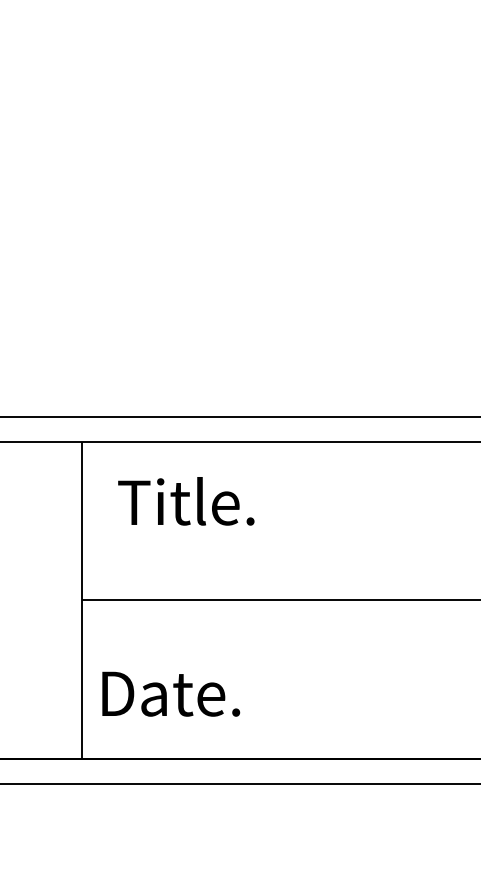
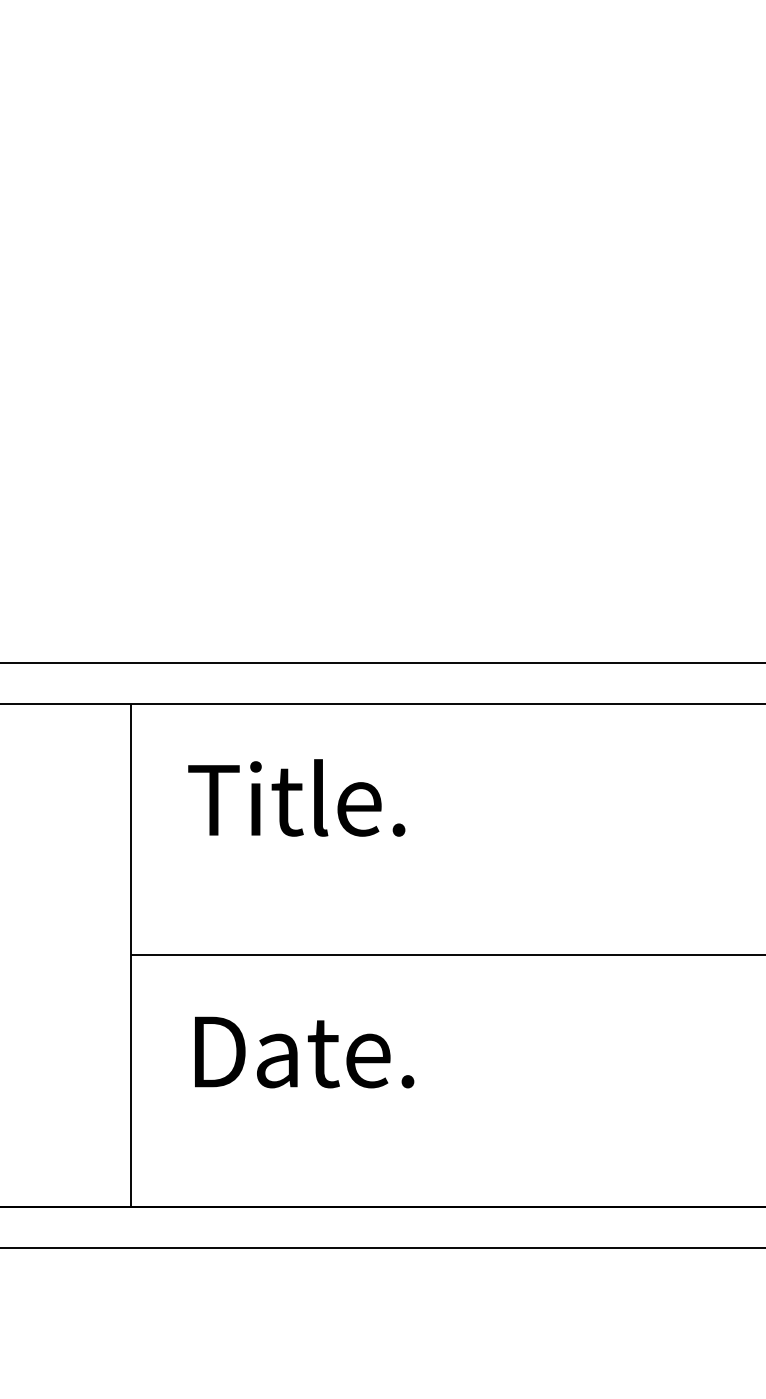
text: (171, 693) -> (304, 1051), moved

